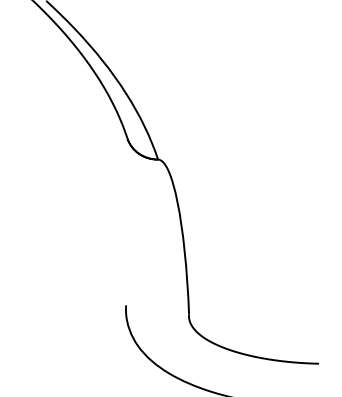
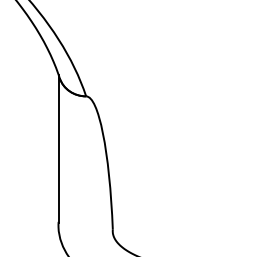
line: (126, 220) -> (58, 148), added

